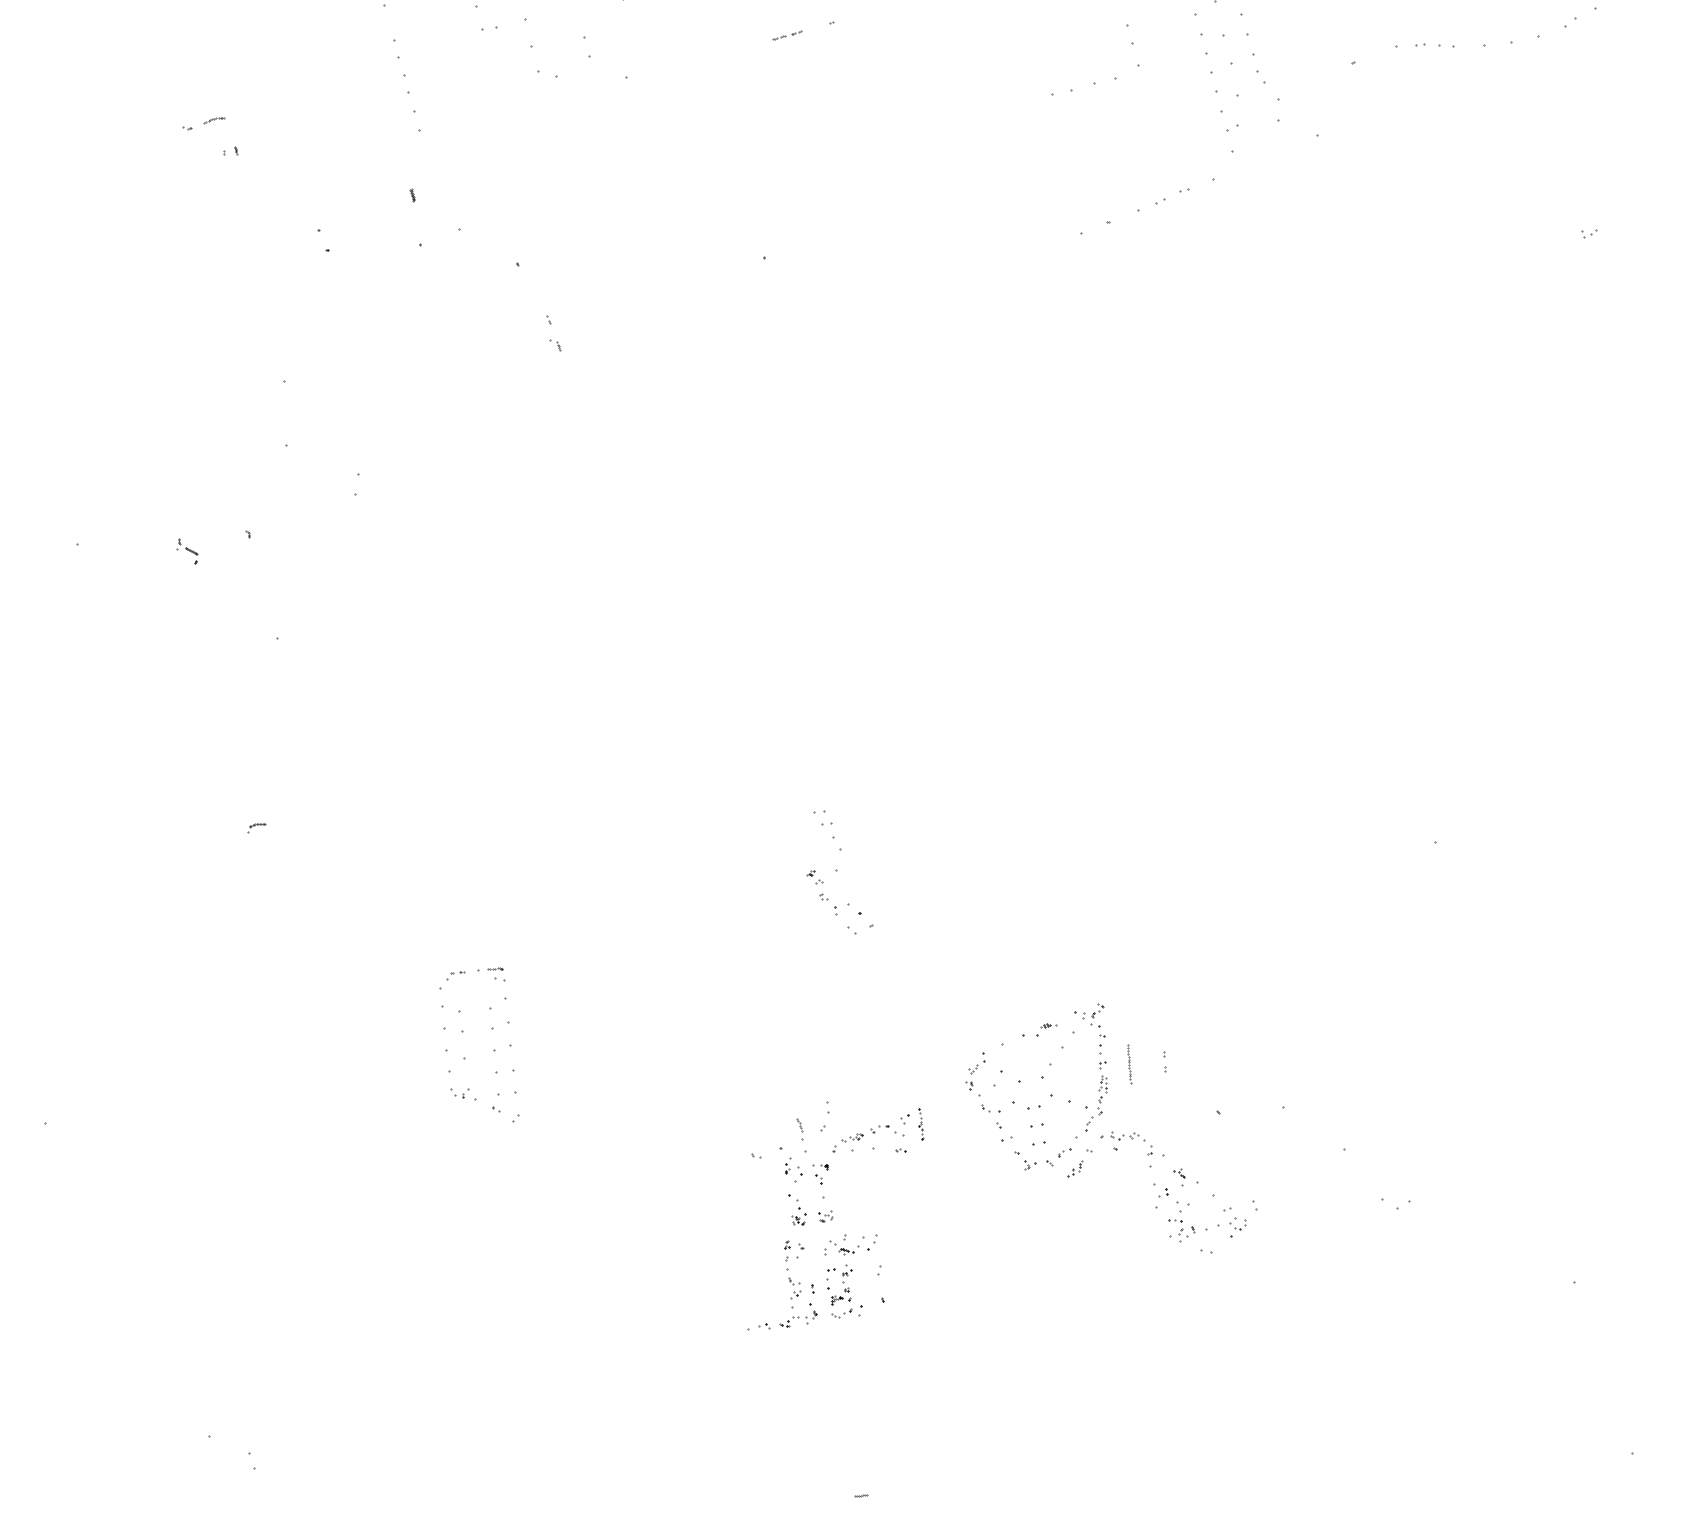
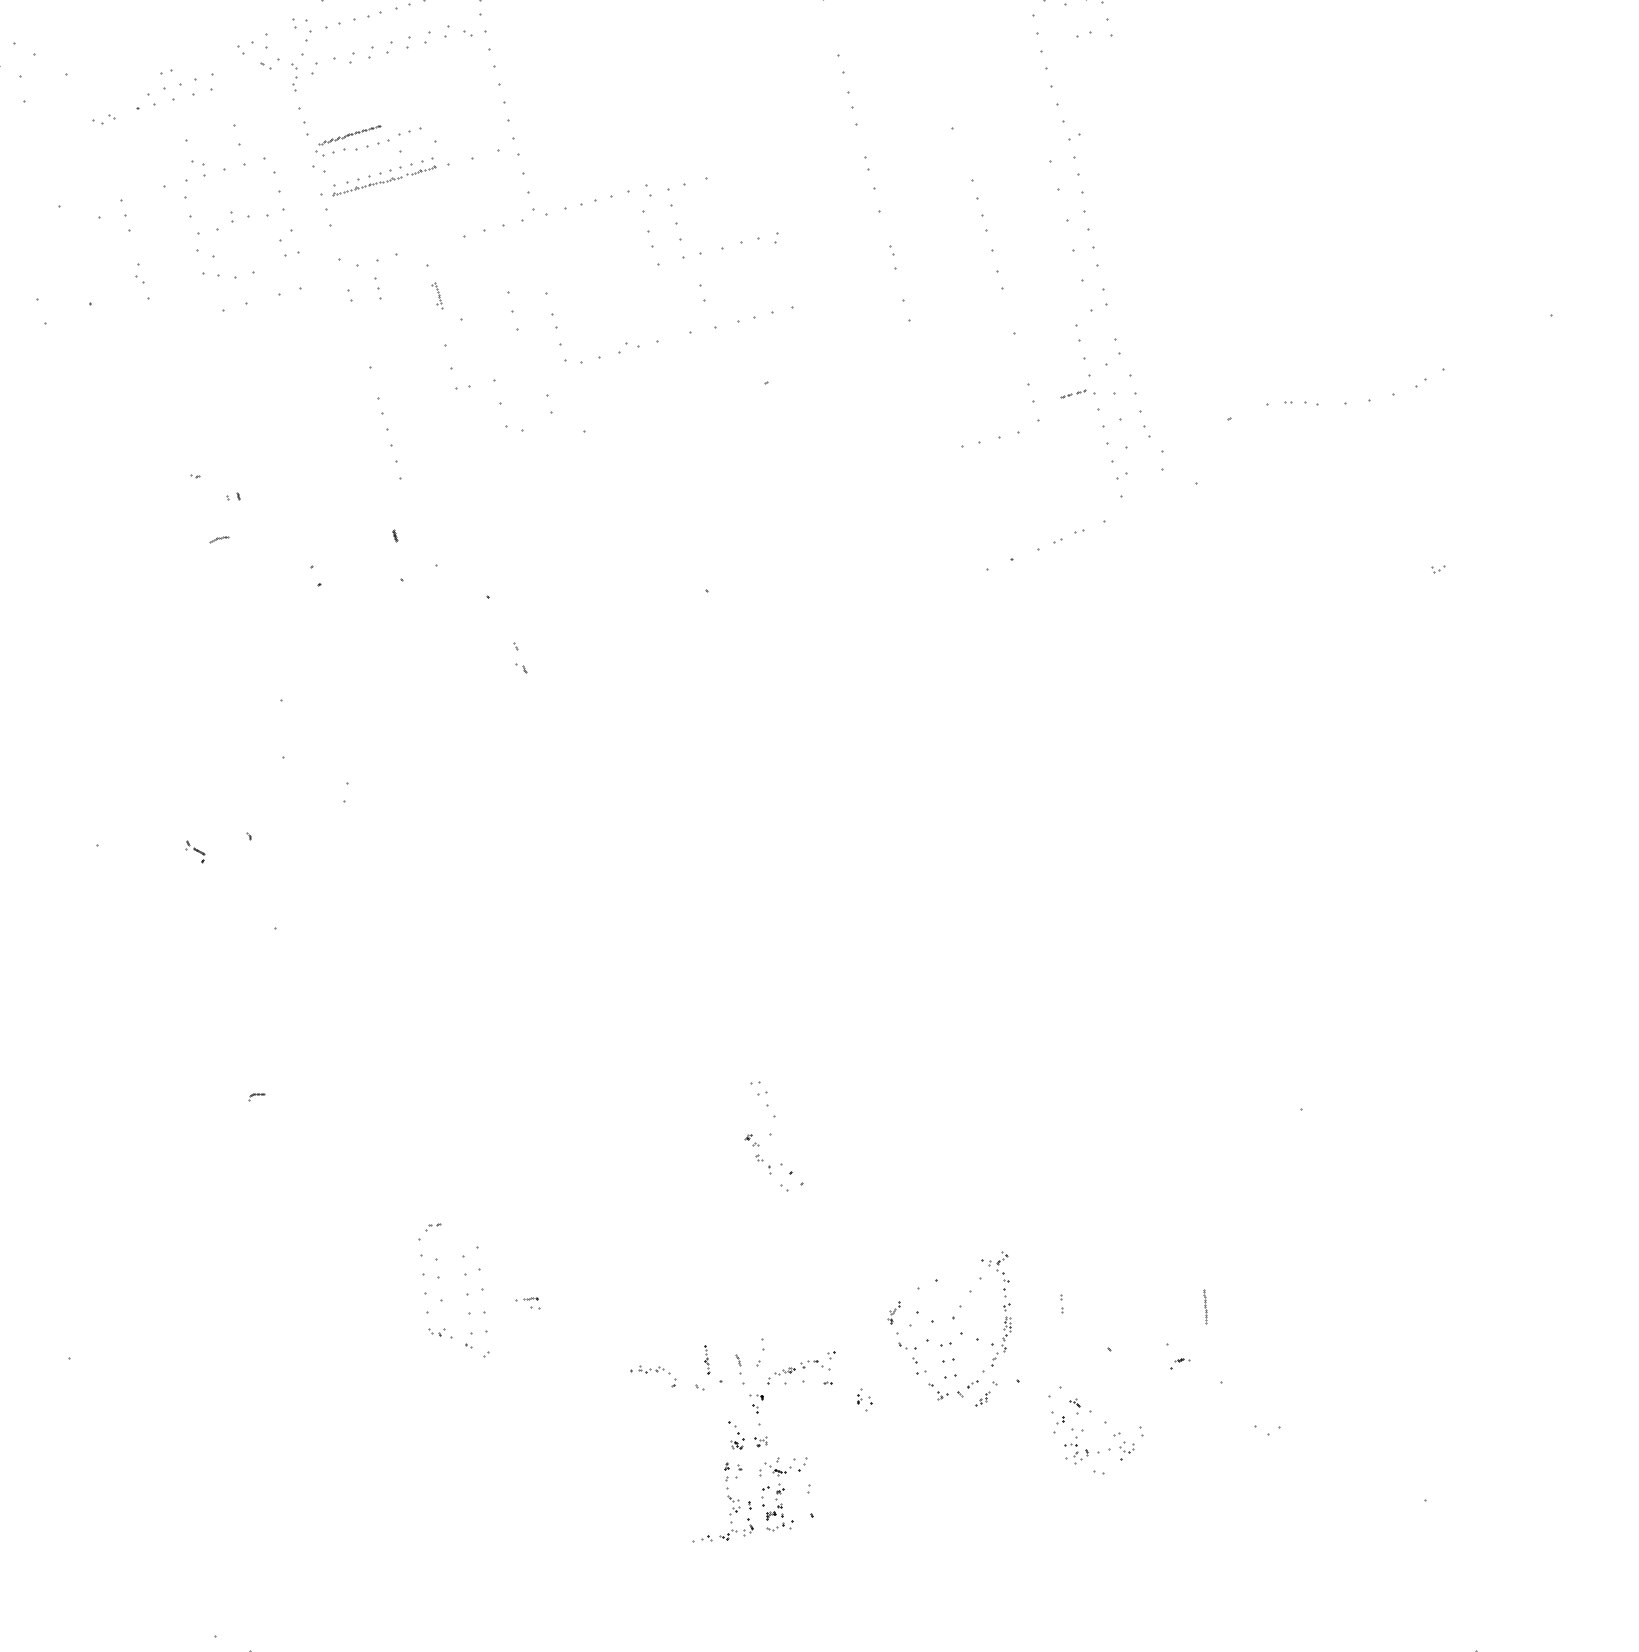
part: (787, 34) -> (1073, 393), moved
part: (214, 120) -> (219, 539), moved
part: (491, 974) -> (527, 1303), moved
part: (1047, 1029) -> (1180, 1363), moved
part: (1129, 1064) -> (1205, 1306), moved
part: (974, 1071) -> (893, 1312), size x0.7
part: (921, 1124) -> (707, 1359), moved
part: (1127, 1143) -> (653, 1376), moved
part: (793, 1169) -> (864, 1399), moved

